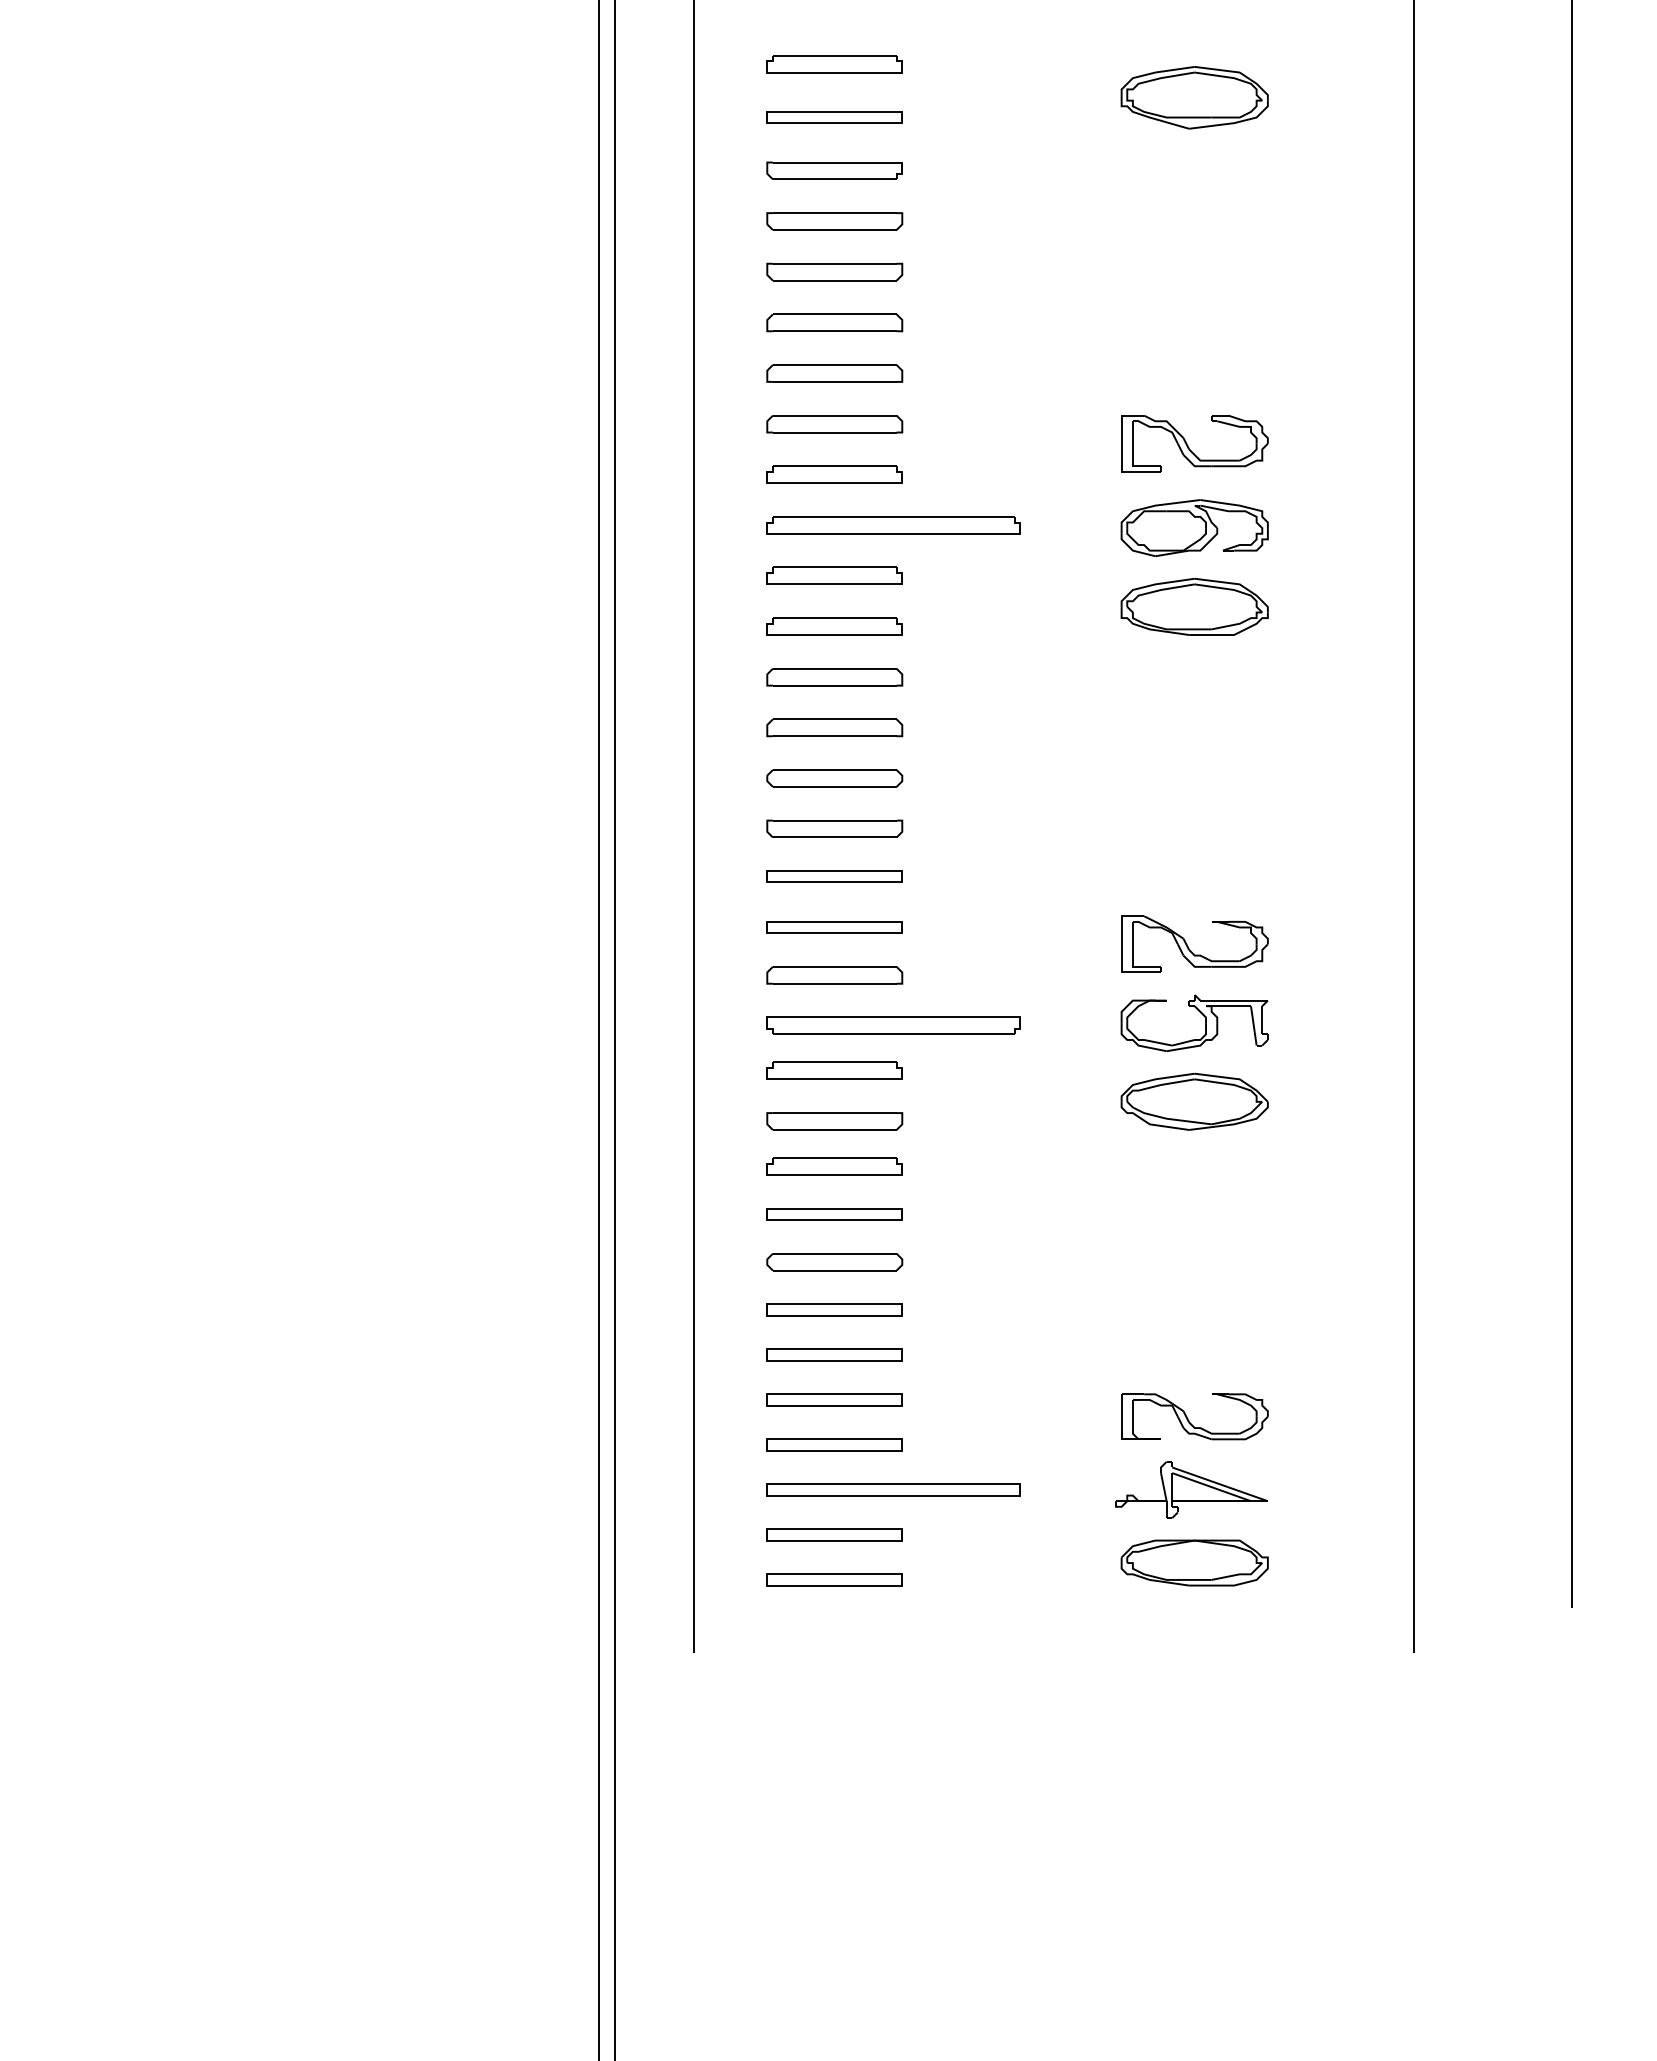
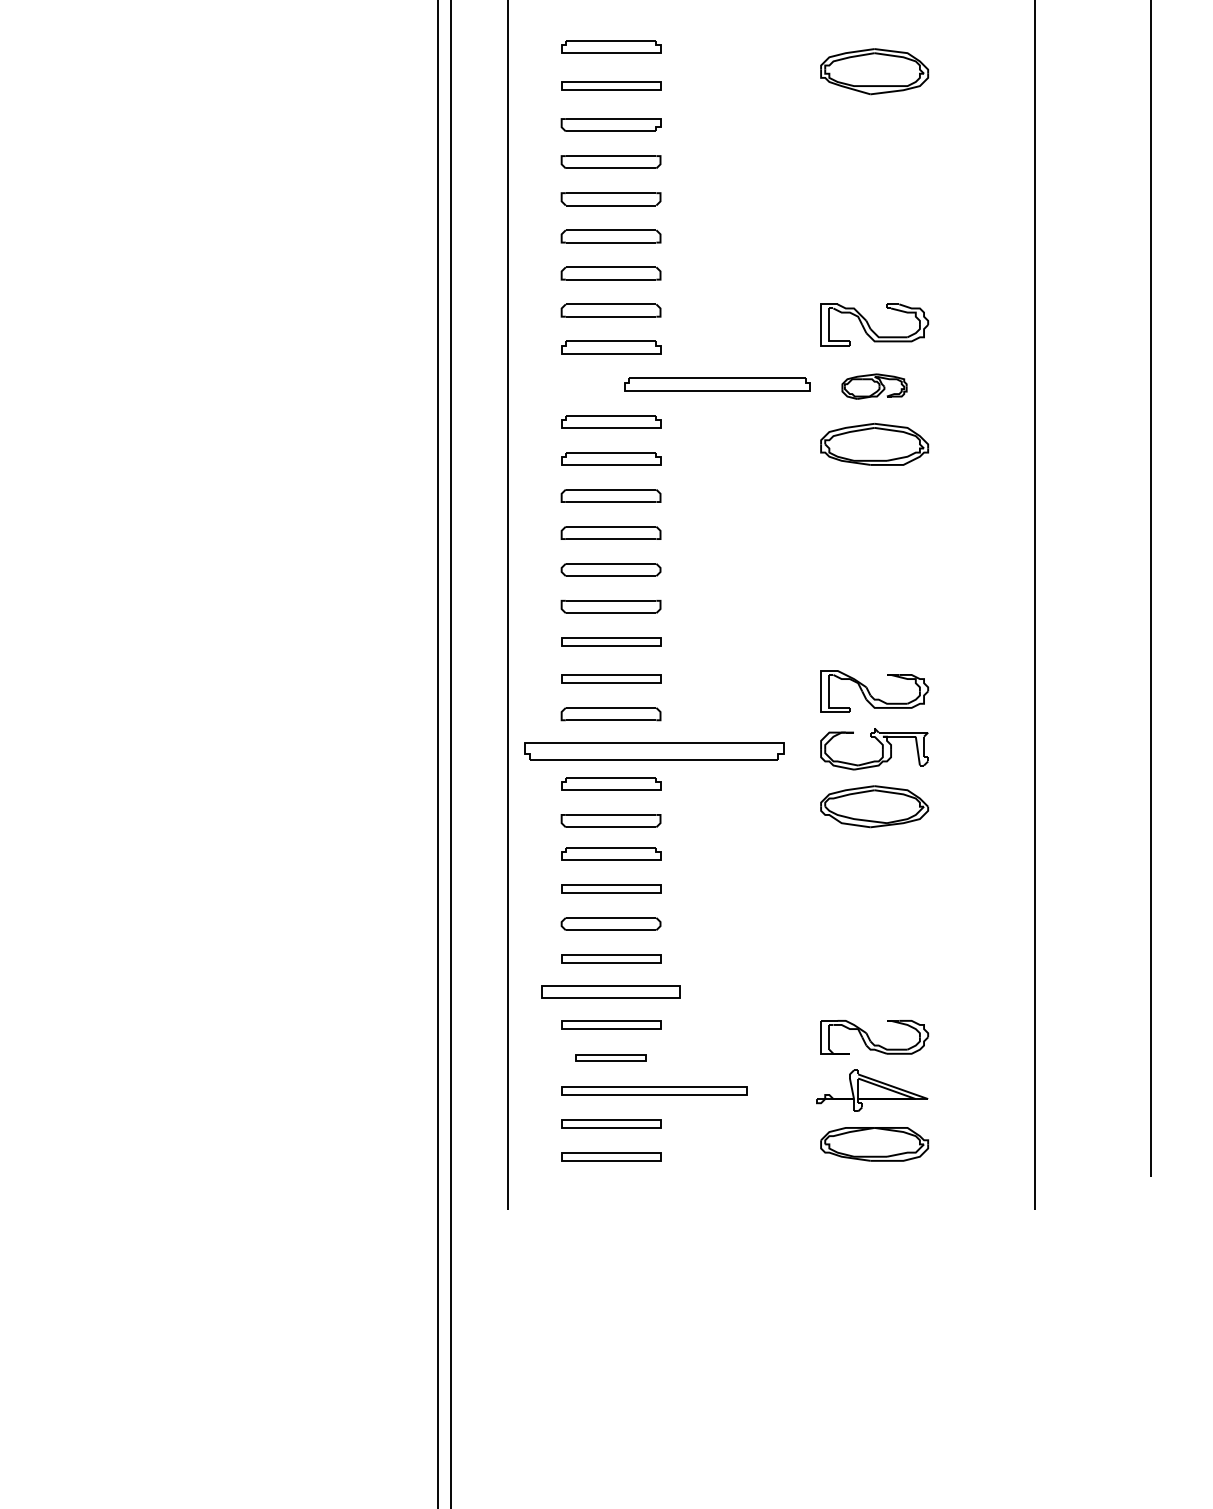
part: (893, 525) -> (717, 384), moved
part: (1194, 527) -> (874, 386), size x0.6
part: (893, 1025) -> (654, 750), size x1.4
part: (834, 1354) -> (610, 991), size x1.4
part: (834, 1444) -> (610, 1057), size x0.7

